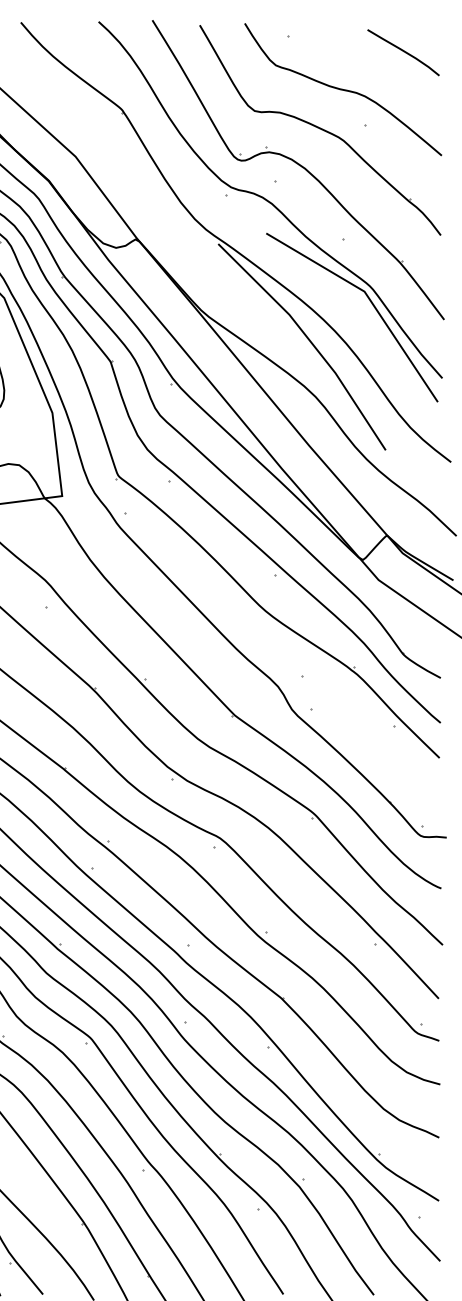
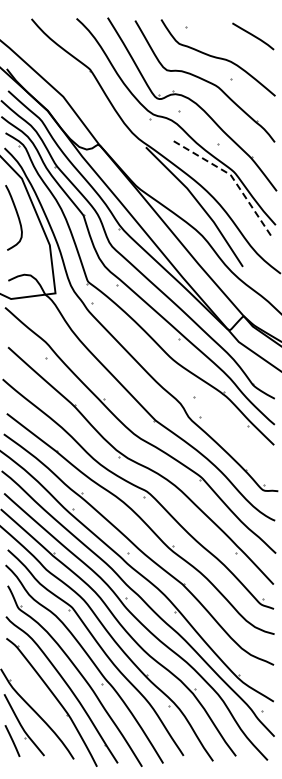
line: (369, 299) -> (233, 179), solid -> dashed

